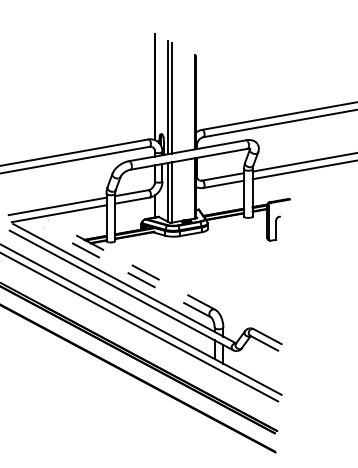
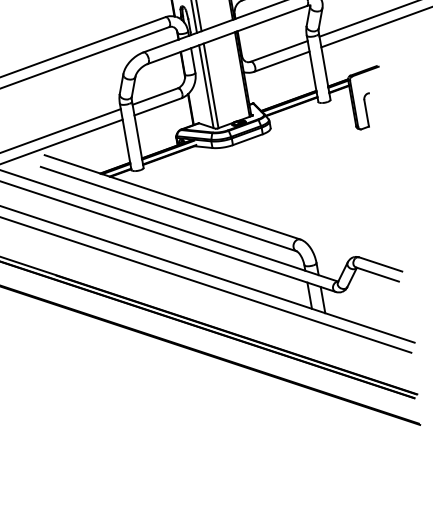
line: (131, 265) -> (172, 198), dashed -> solid
line: (127, 272) -> (168, 208), dashed -> solid

